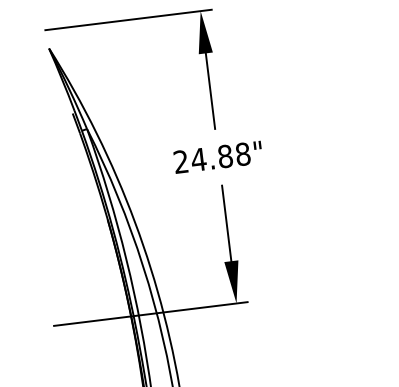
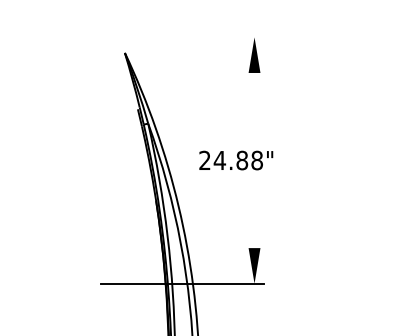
line: (128, 20) -> (193, 37), removed
line: (210, 90) -> (254, 104), removed
text: (218, 157) -> (236, 160), moved
line: (226, 223) -> (254, 216), removed

